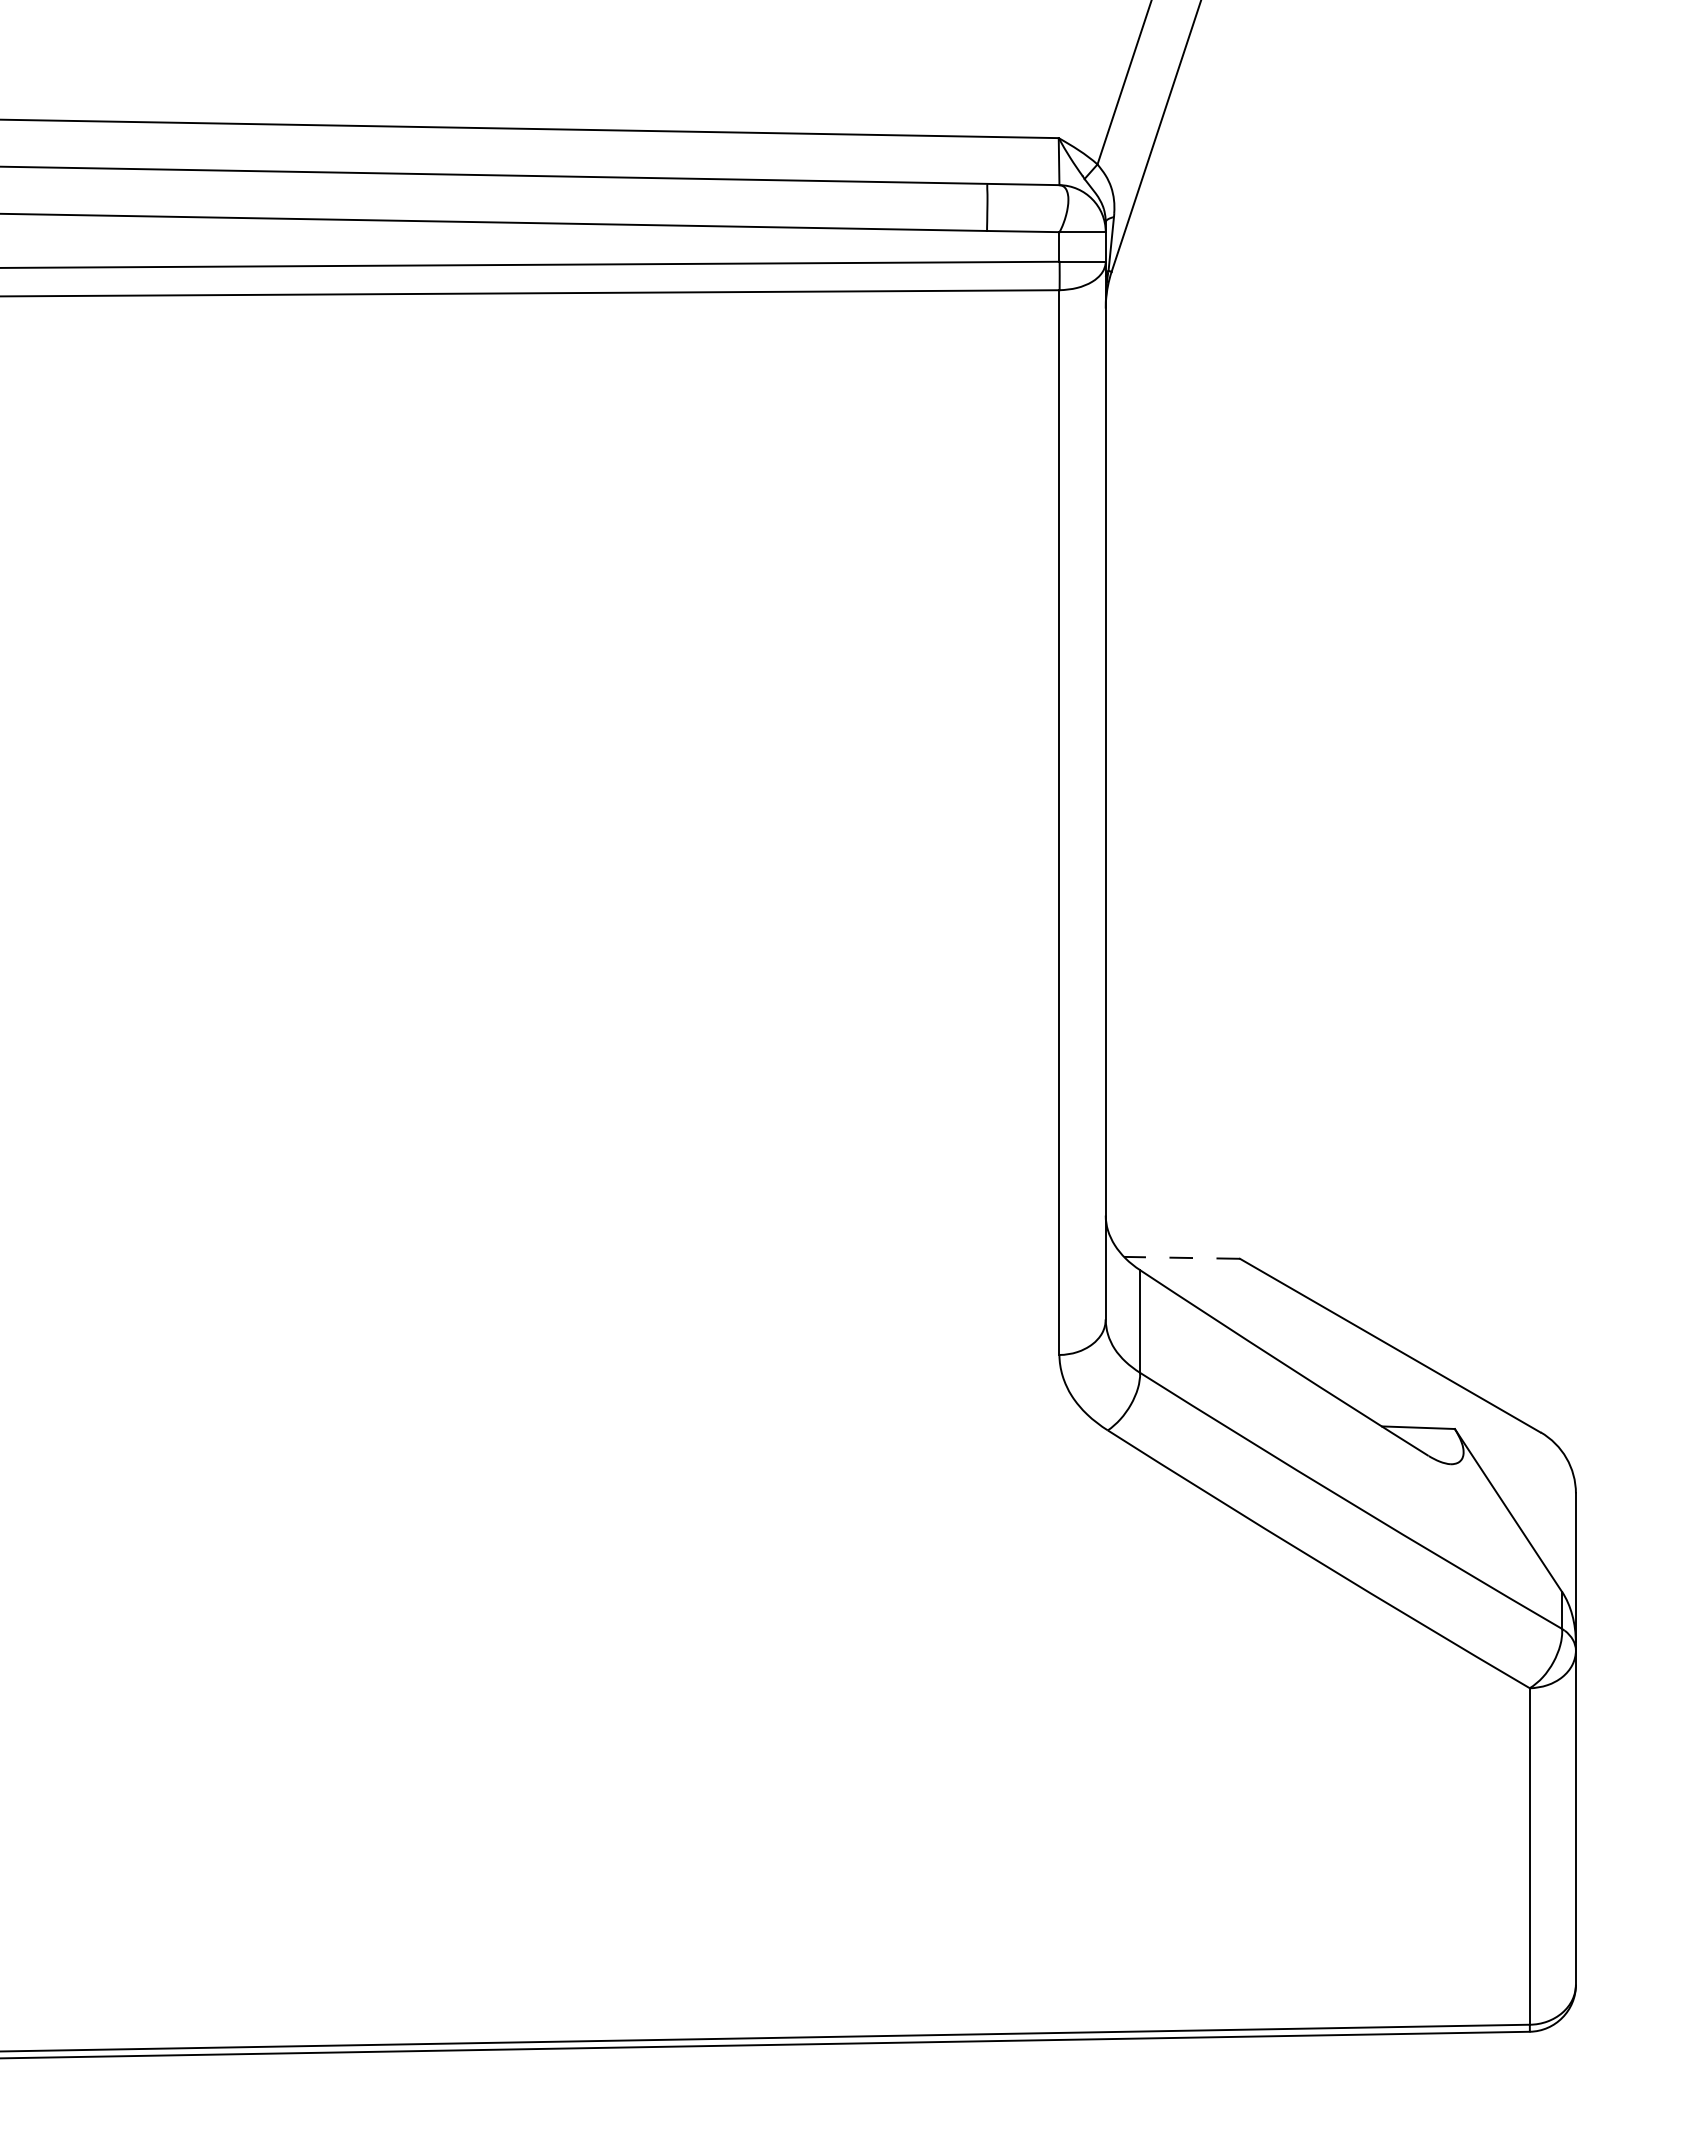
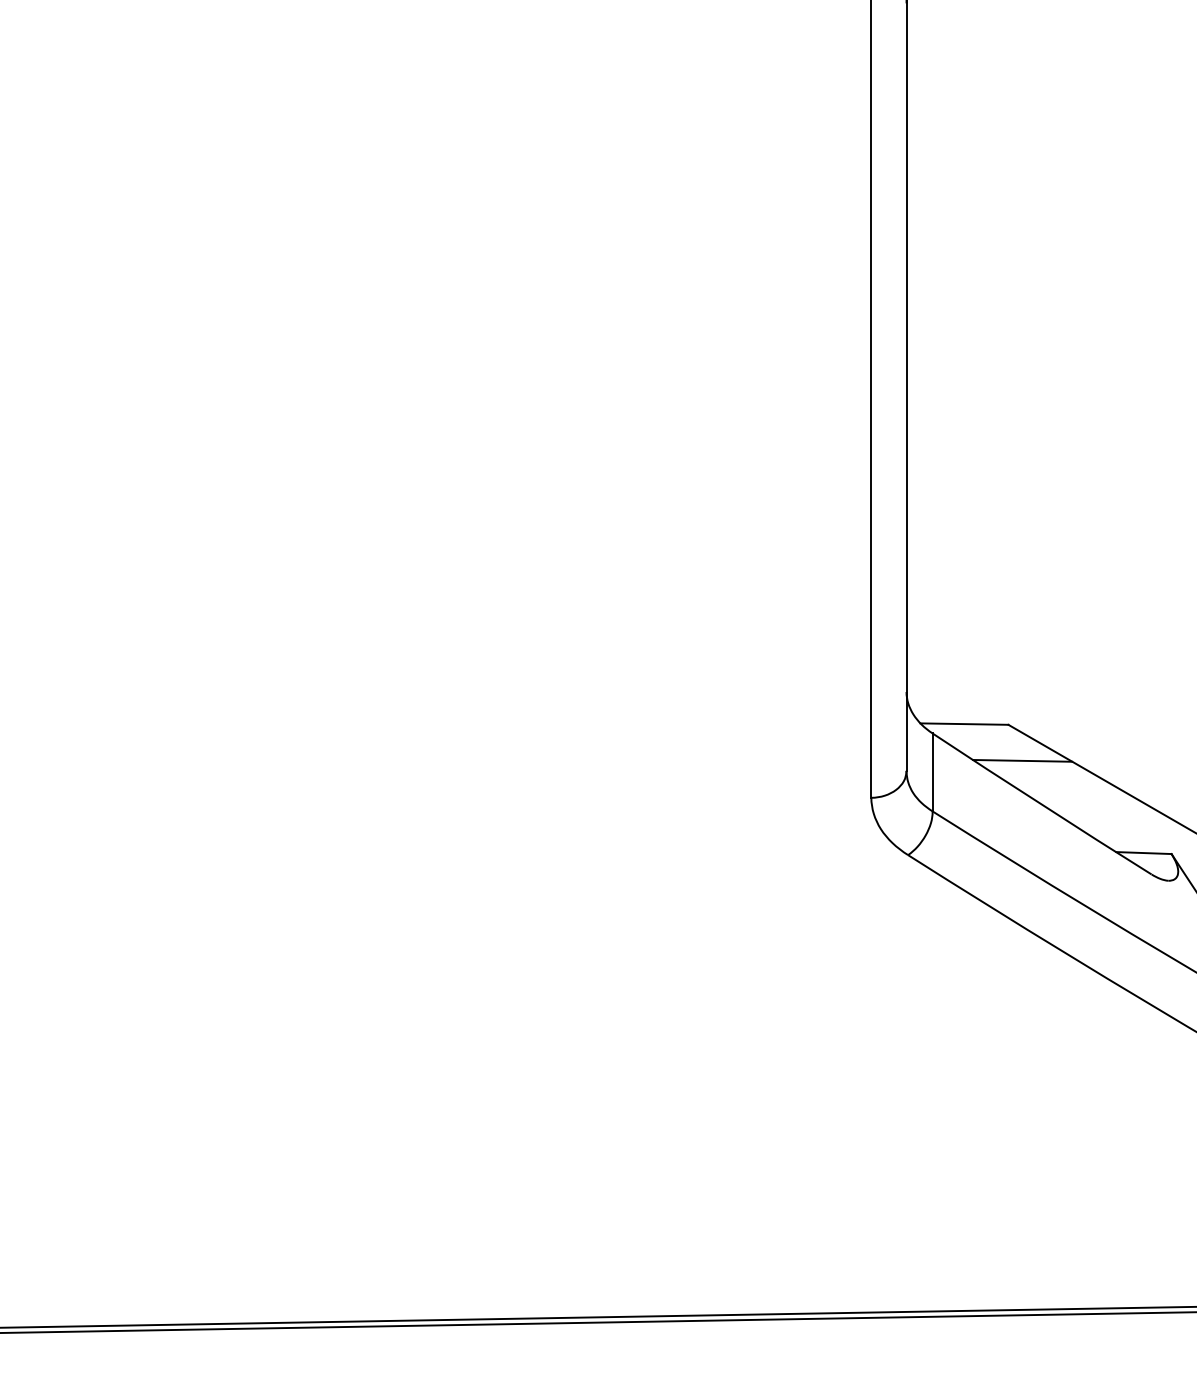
line: (1182, 1257) -> (964, 723), dashed -> solid
line: (1258, 1306) -> (1022, 761), added

